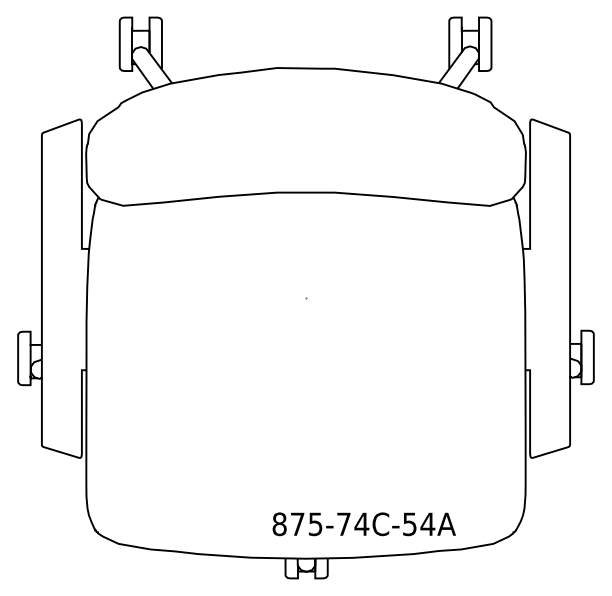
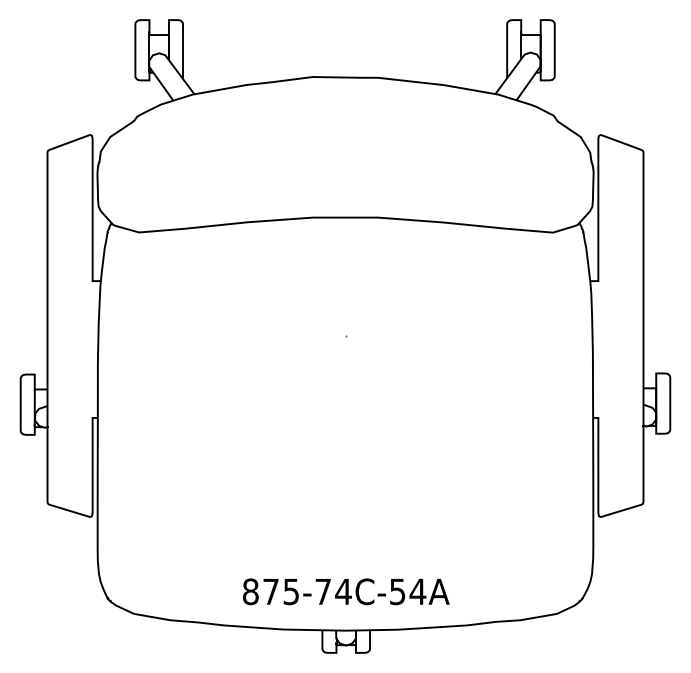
text: (363, 524) -> (345, 591), moved

